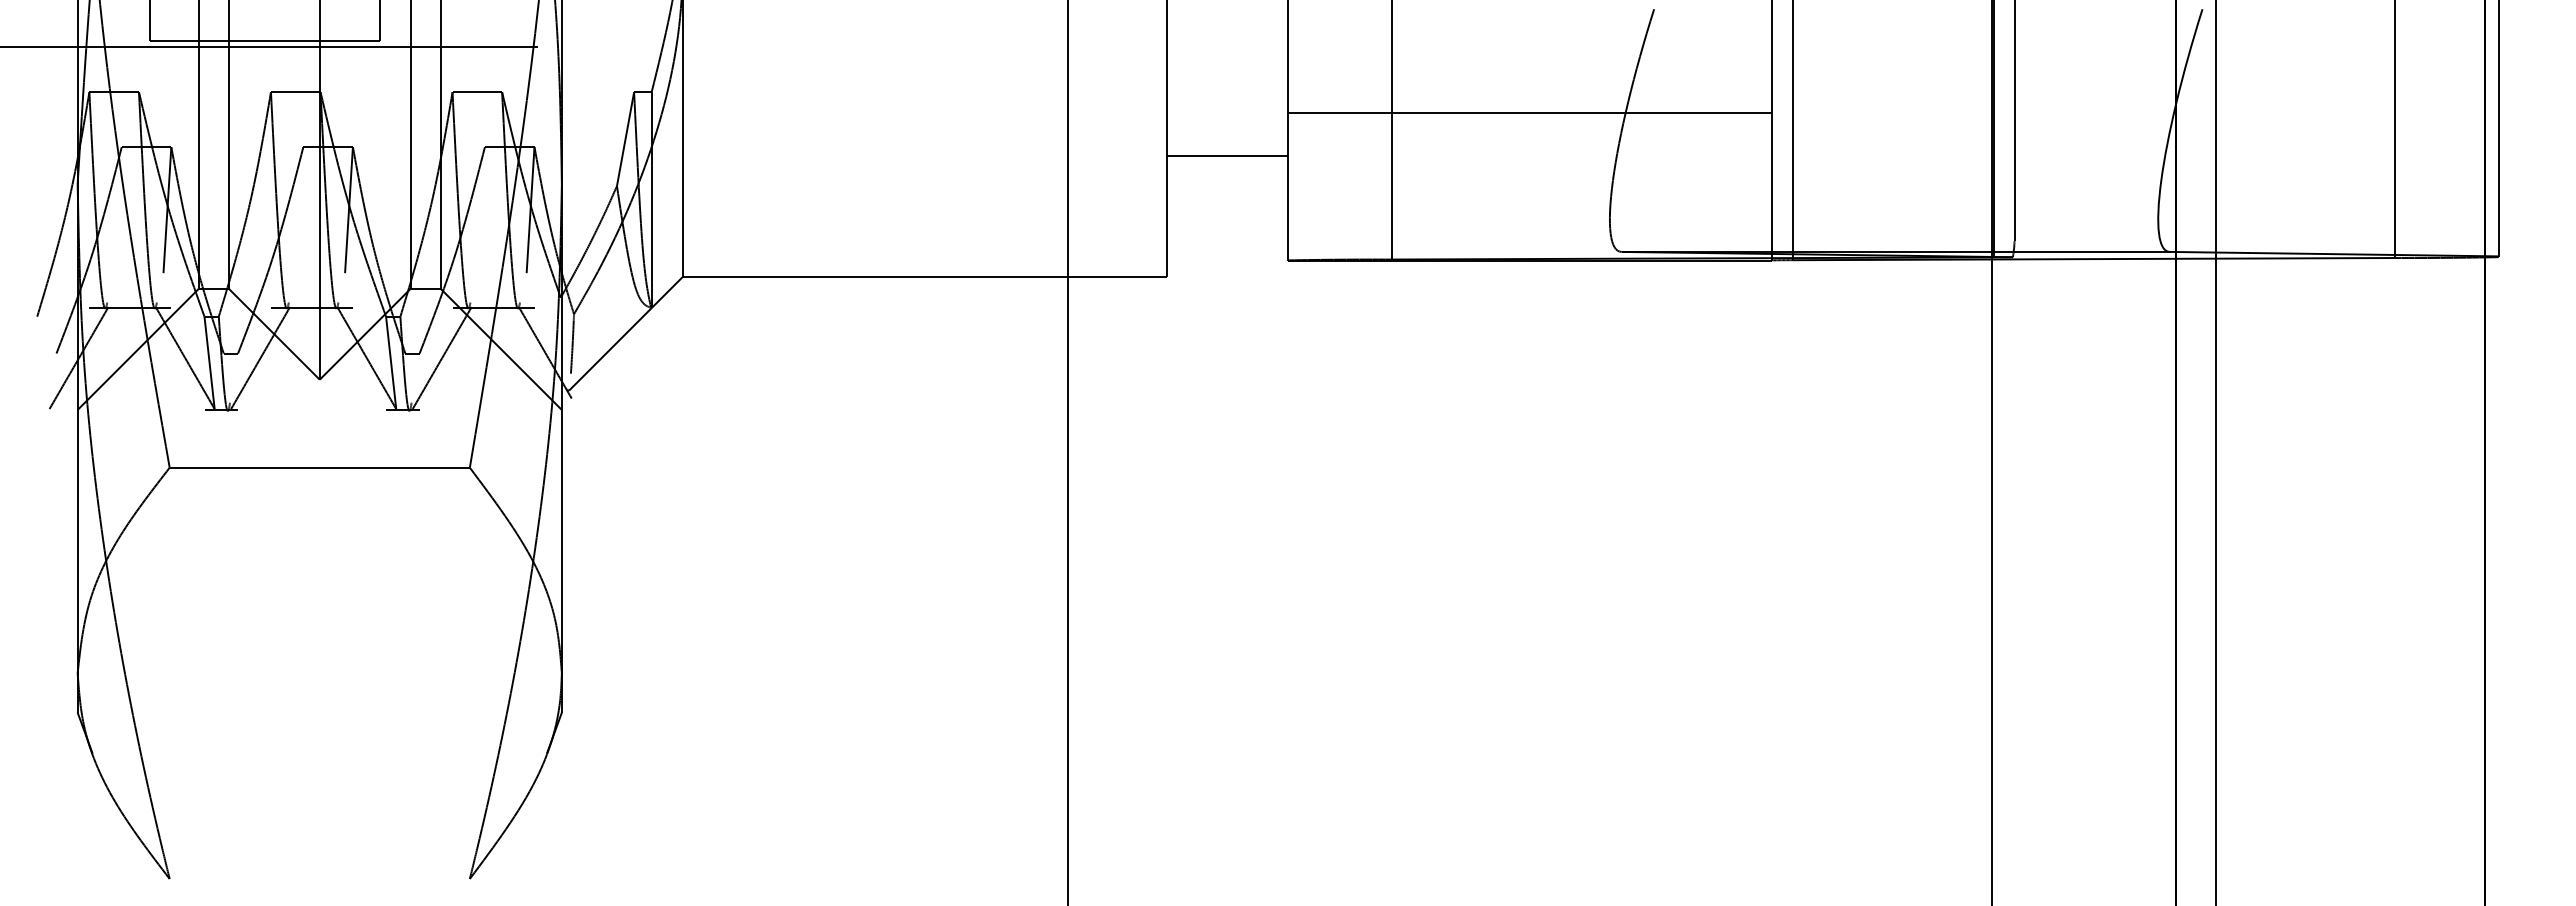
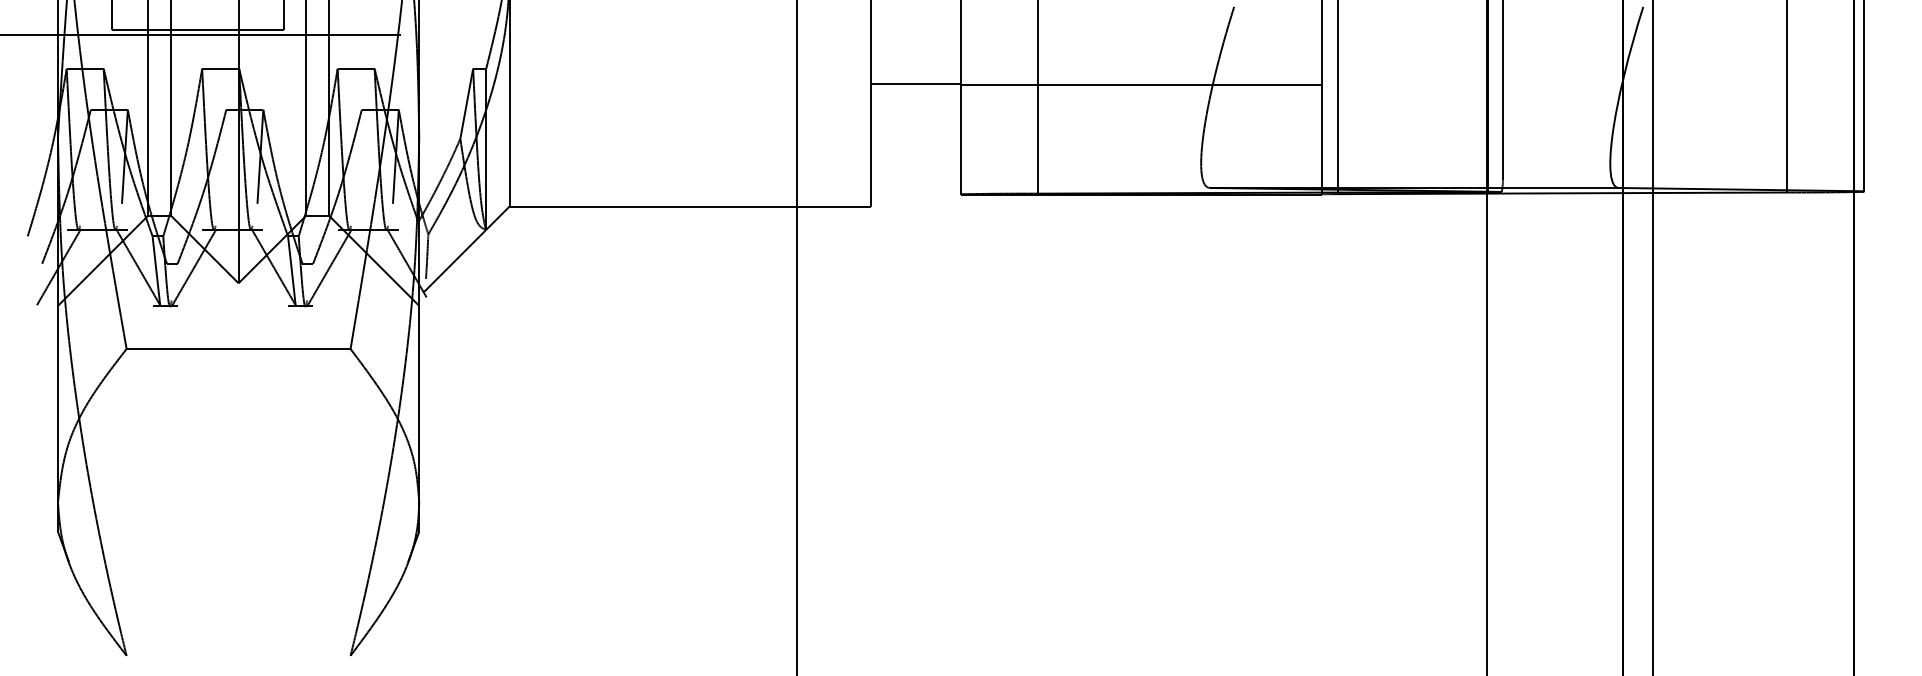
line: (1227, 155) -> (915, 83), moved

